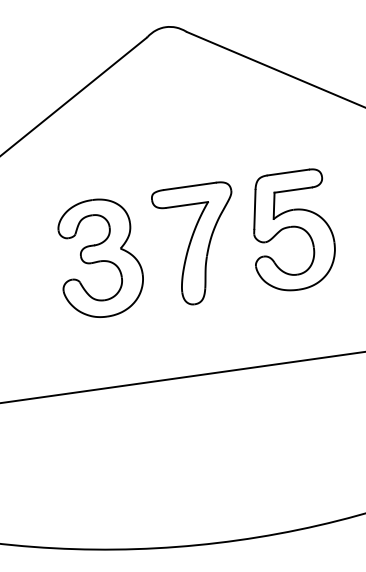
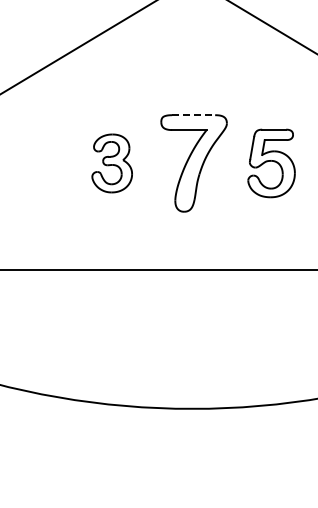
line: (189, 186) -> (193, 115), solid -> dashed
part: (291, 231) -> (271, 163), size x0.7
part: (100, 258) -> (112, 163), size x0.6

